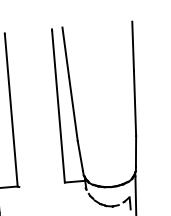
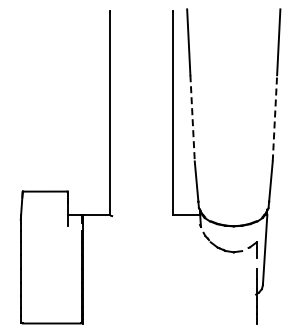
line: (134, 103) -> (274, 117), solid -> dashed
line: (73, 108) -> (192, 118), solid -> dashed

